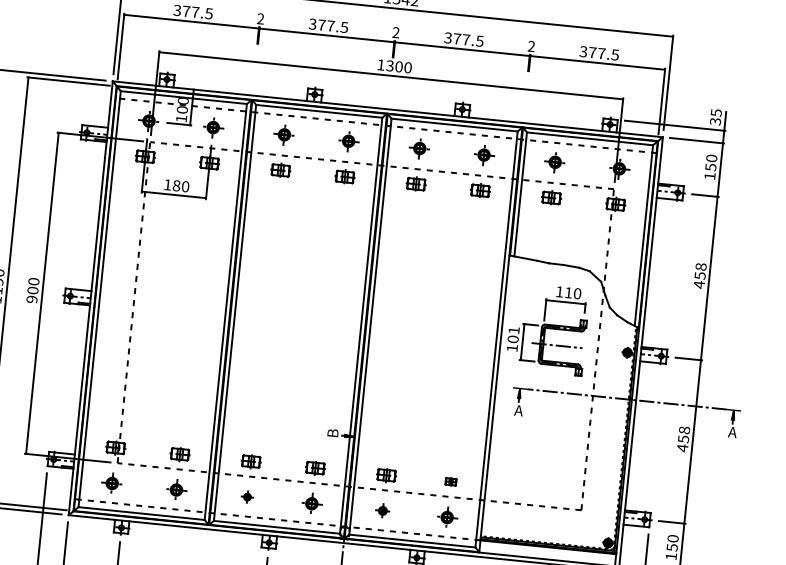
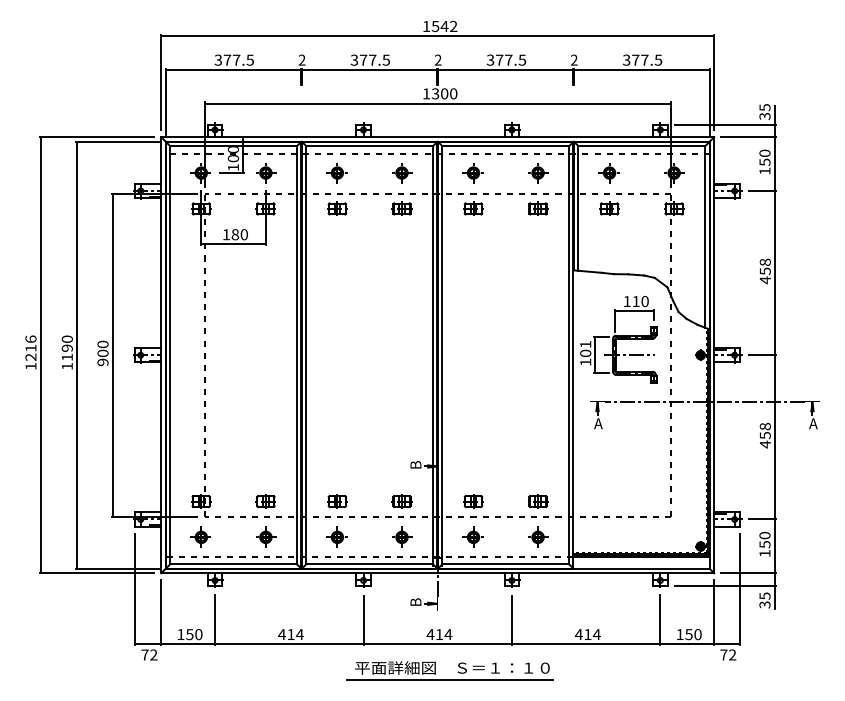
part: (451, 481) -> (538, 501), size x1.67
part: (246, 496) -> (336, 536), size x1.67
part: (382, 510) -> (472, 536), size x1.43

